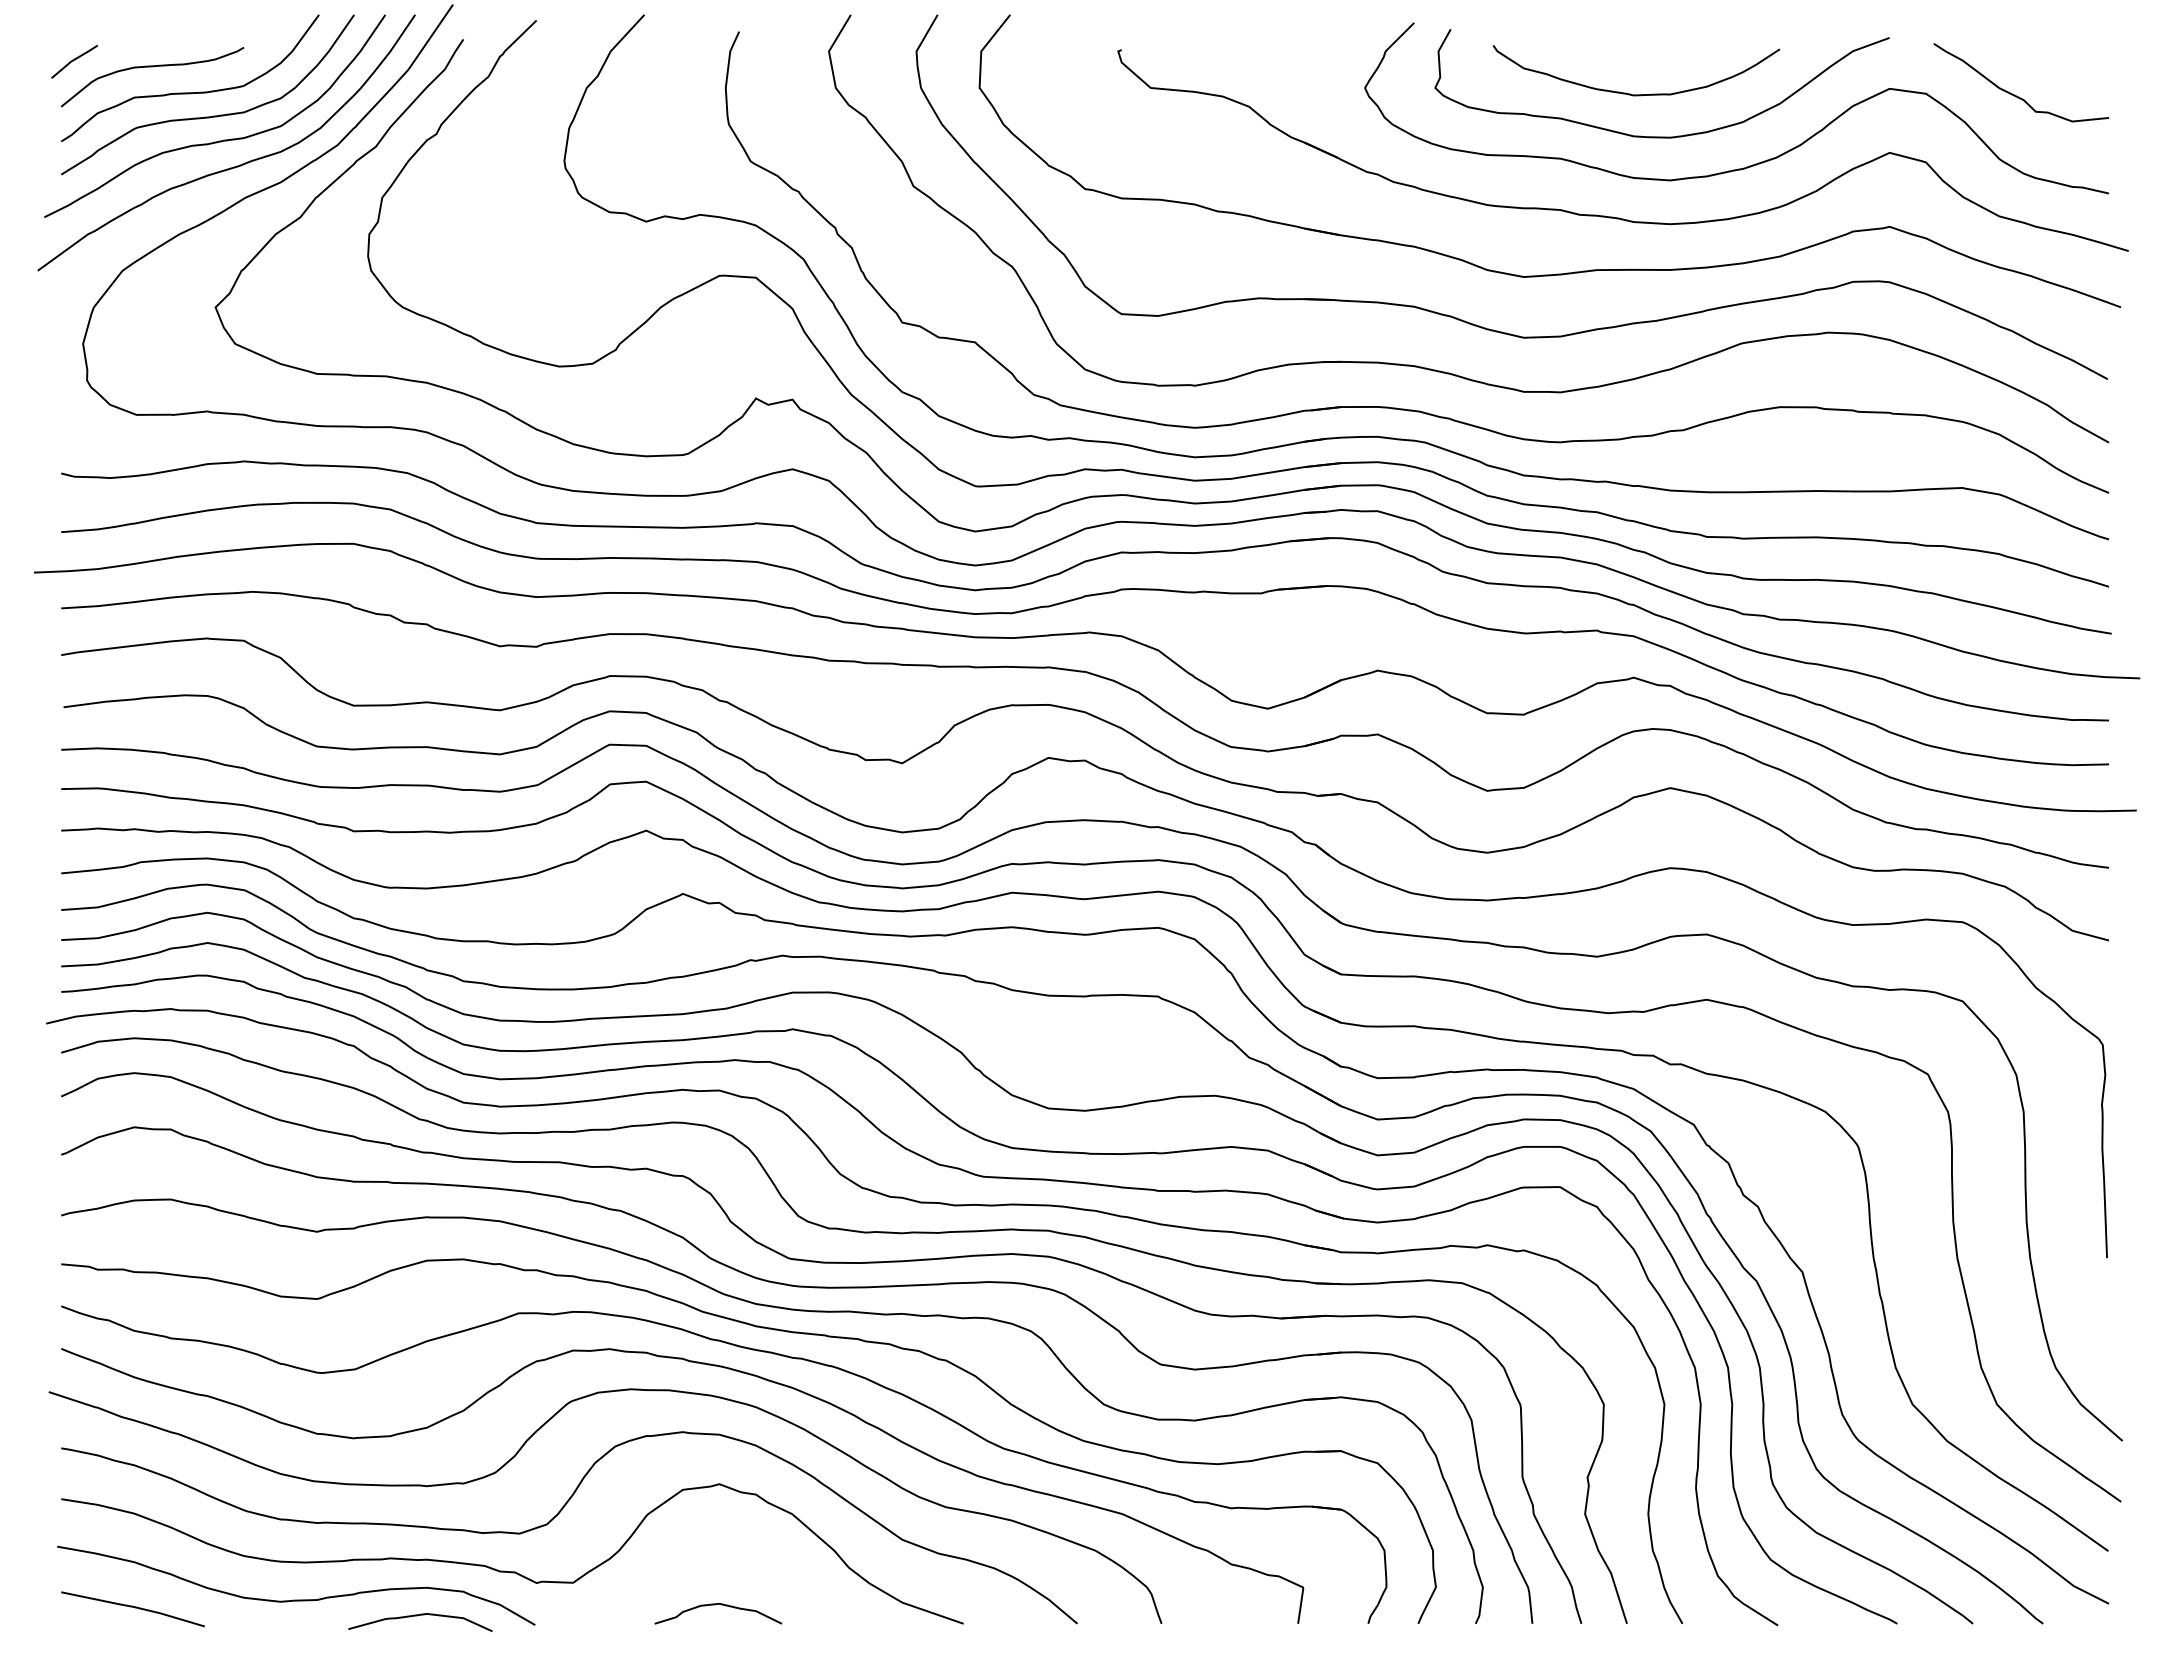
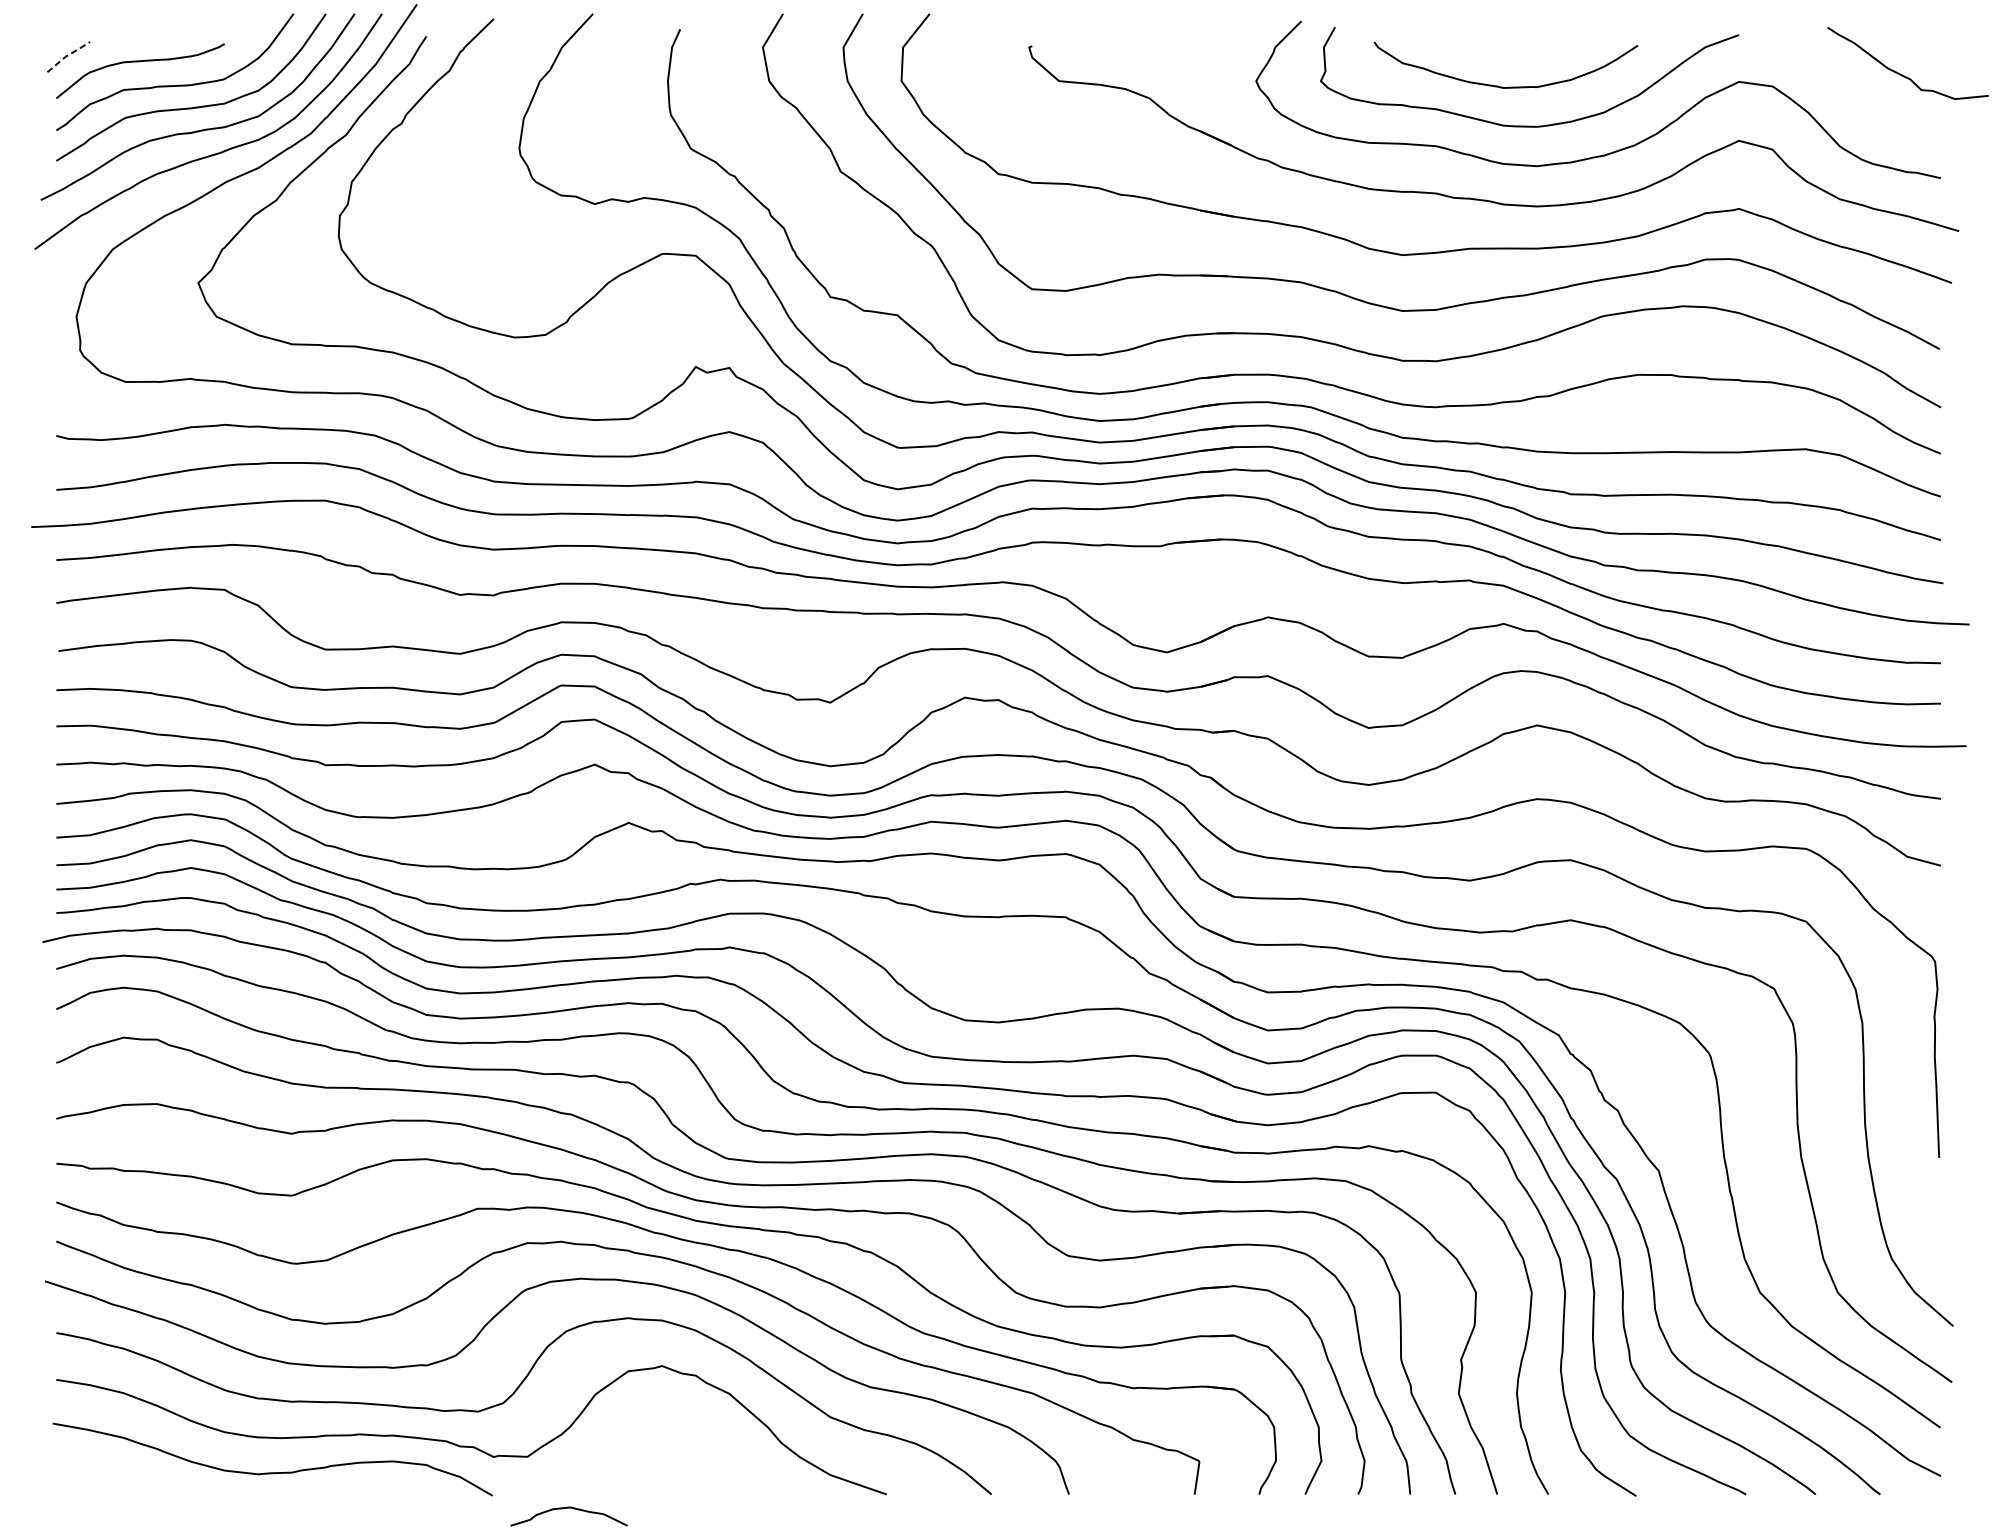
line: (73, 60) -> (67, 55), solid -> dashed
curve: (2014, 94) -> (1901, 74), moved
curve: (715, 1605) -> (566, 1509), moved
line: (132, 1607) -> (121, 1479), removed
curve: (417, 1616) -> (384, 1487), removed

